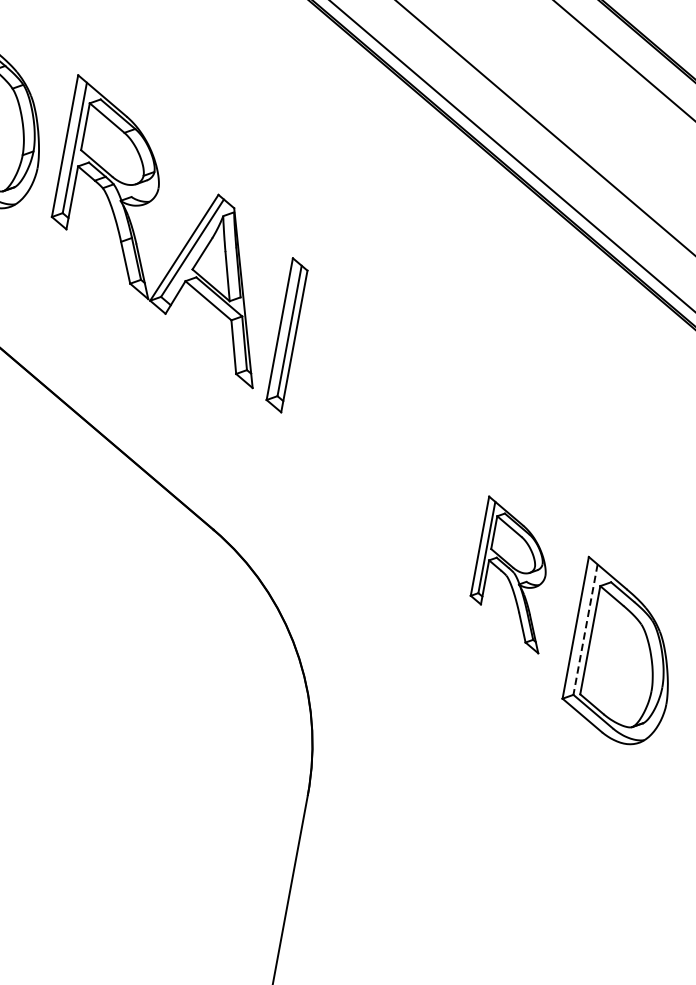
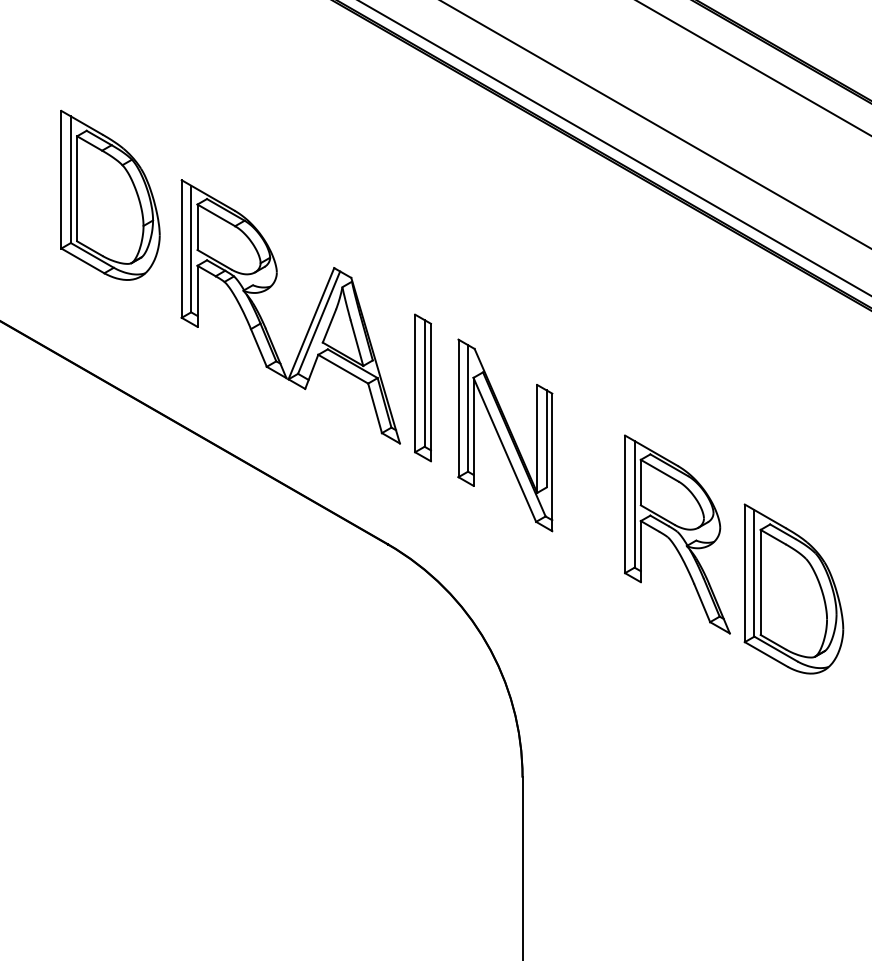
part: (183, 246) -> (310, 322), moved
part: (286, 334) -> (422, 387), moved
part: (355, 440) -> (505, 435), added
part: (513, 574) -> (677, 534), size x1.43
line: (585, 629) -> (754, 573), dashed -> solid

